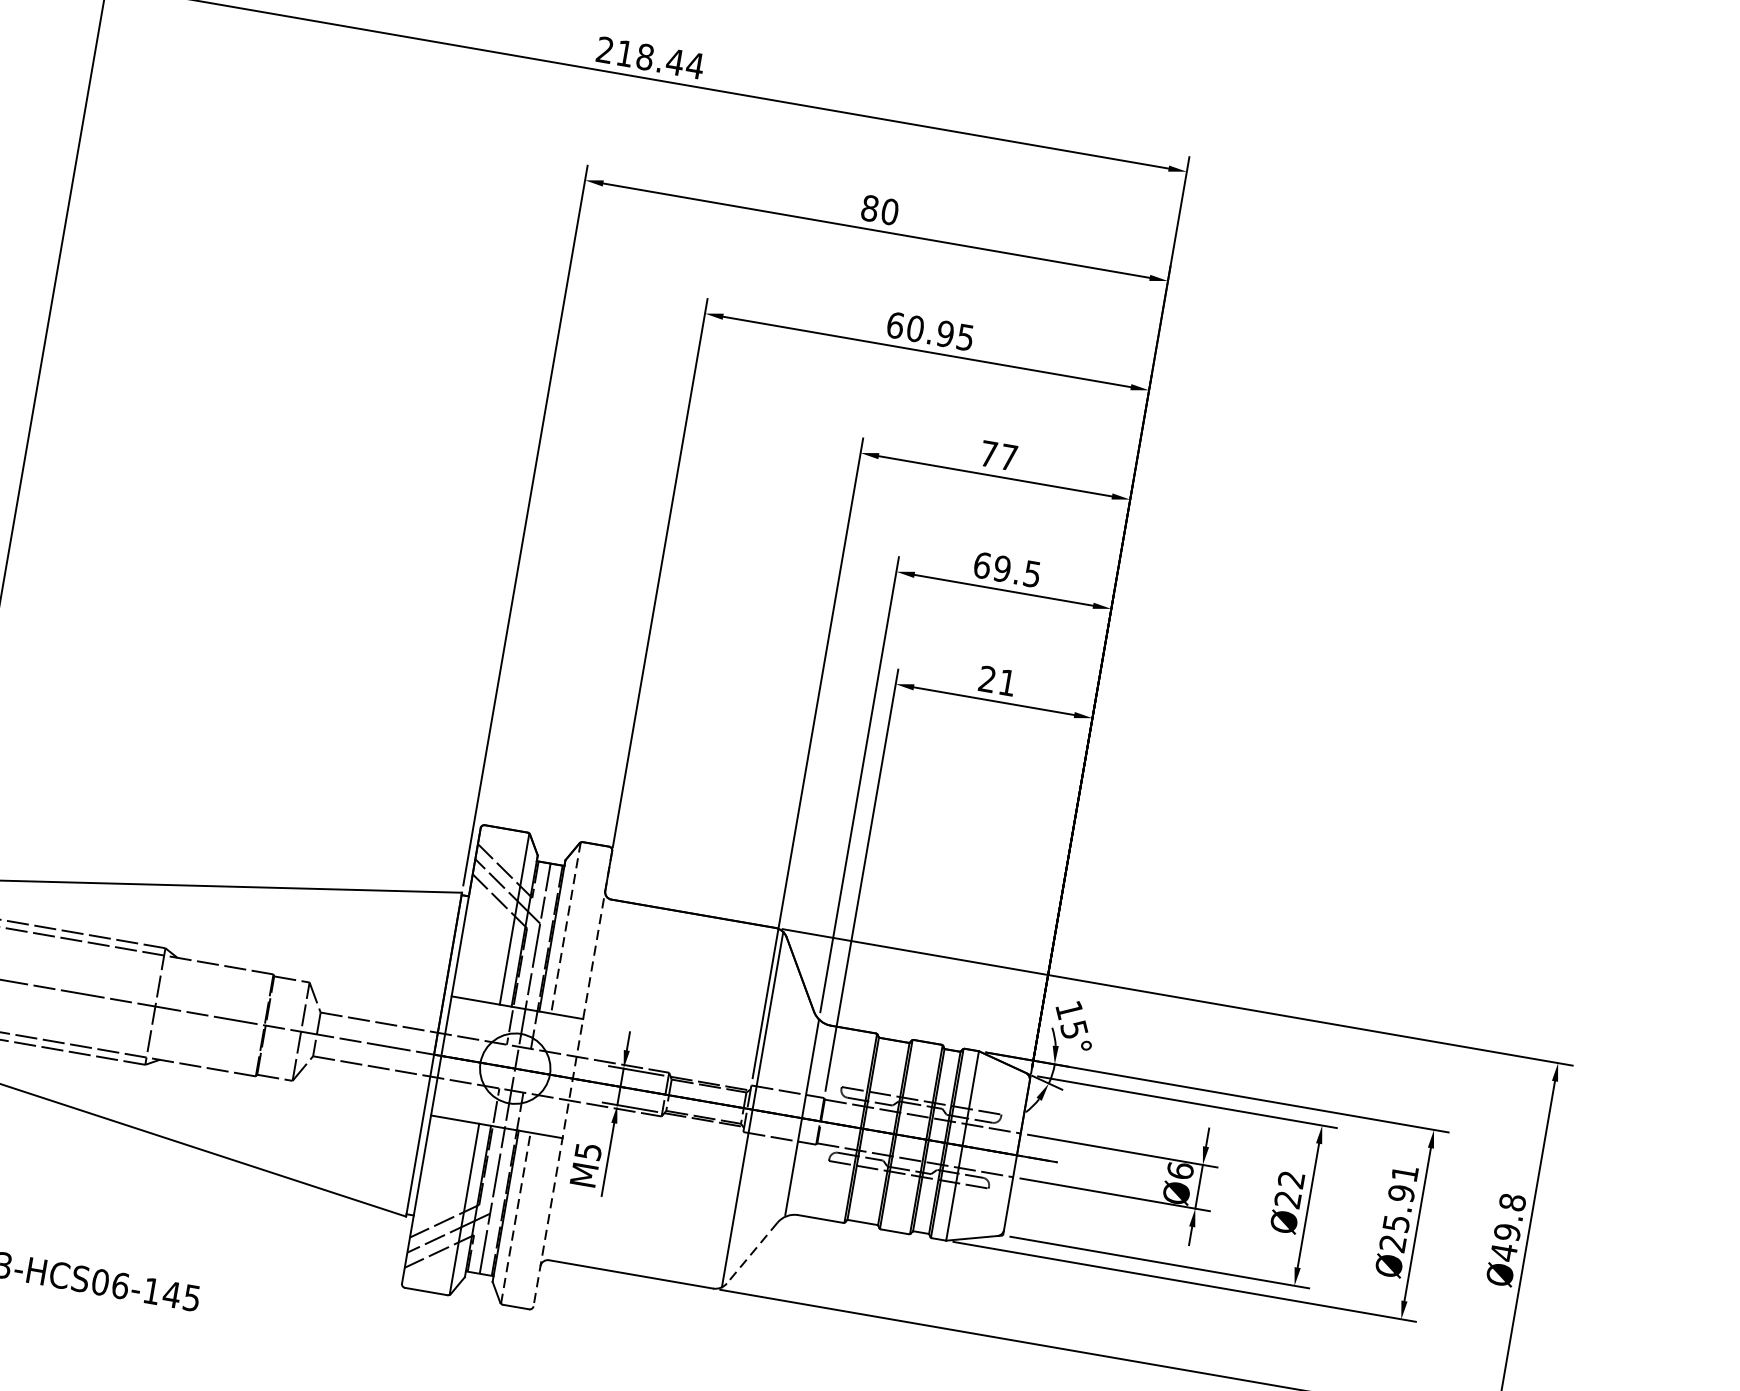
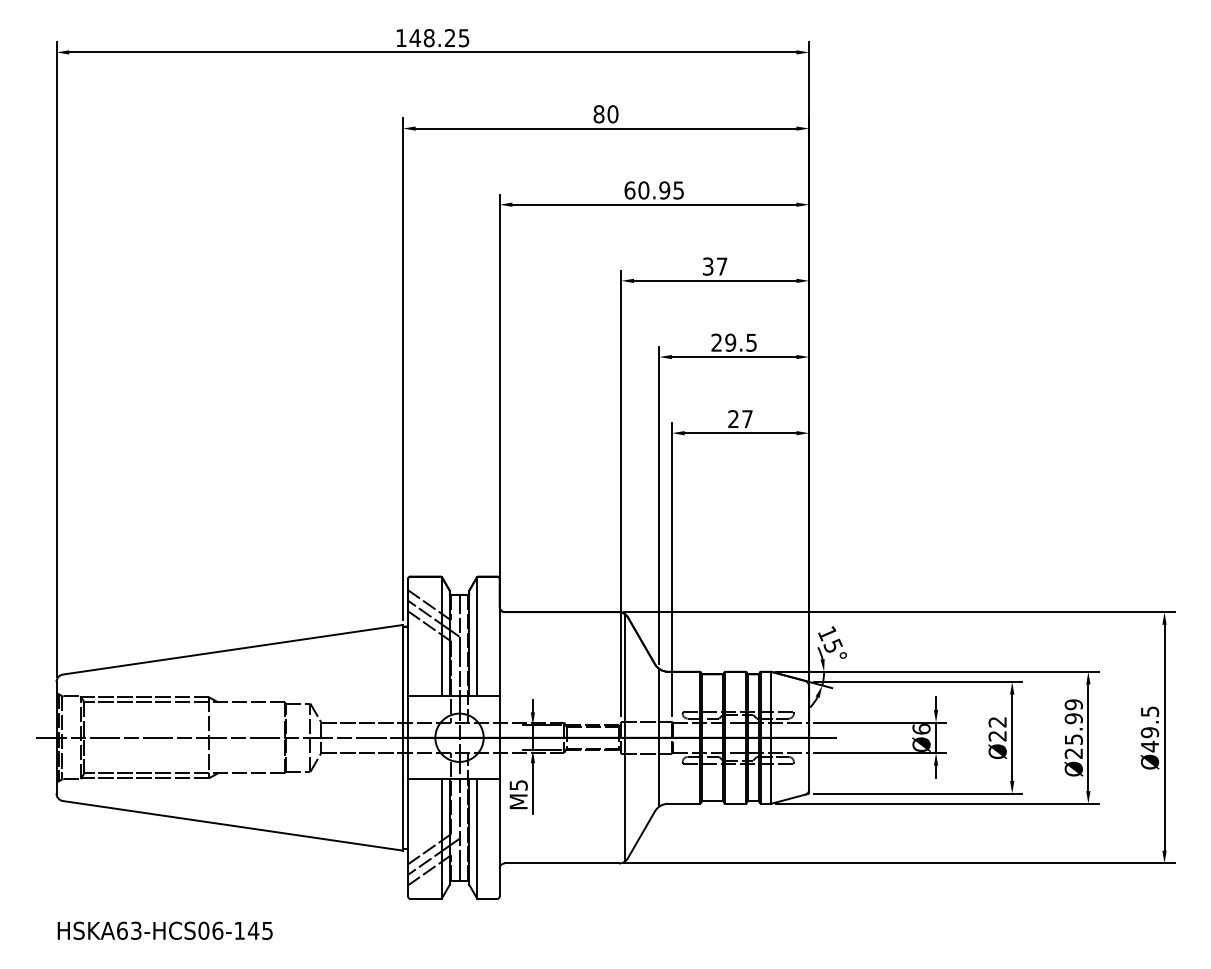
text: (649, 58) -> (432, 38), 218.44 -> 148.25
text: (989, 454) -> (708, 266), 77 -> 37
text: (982, 565) -> (716, 342), 69.5 -> 29.5
text: (1007, 681) -> (747, 418), 21 -> 27
line: (566, 927) -> (477, 636), dashed -> solid
line: (572, 1078) -> (499, 737), dashed -> solid
text: (1404, 1173) -> (1073, 704), Ø25.91 -> Ø25.99
text: (1511, 1201) -> (1149, 711), Ø49.8 -> Ø49.5
line: (516, 1217) -> (477, 838), dashed -> solid
line: (752, 1254) -> (641, 835), dashed -> solid

